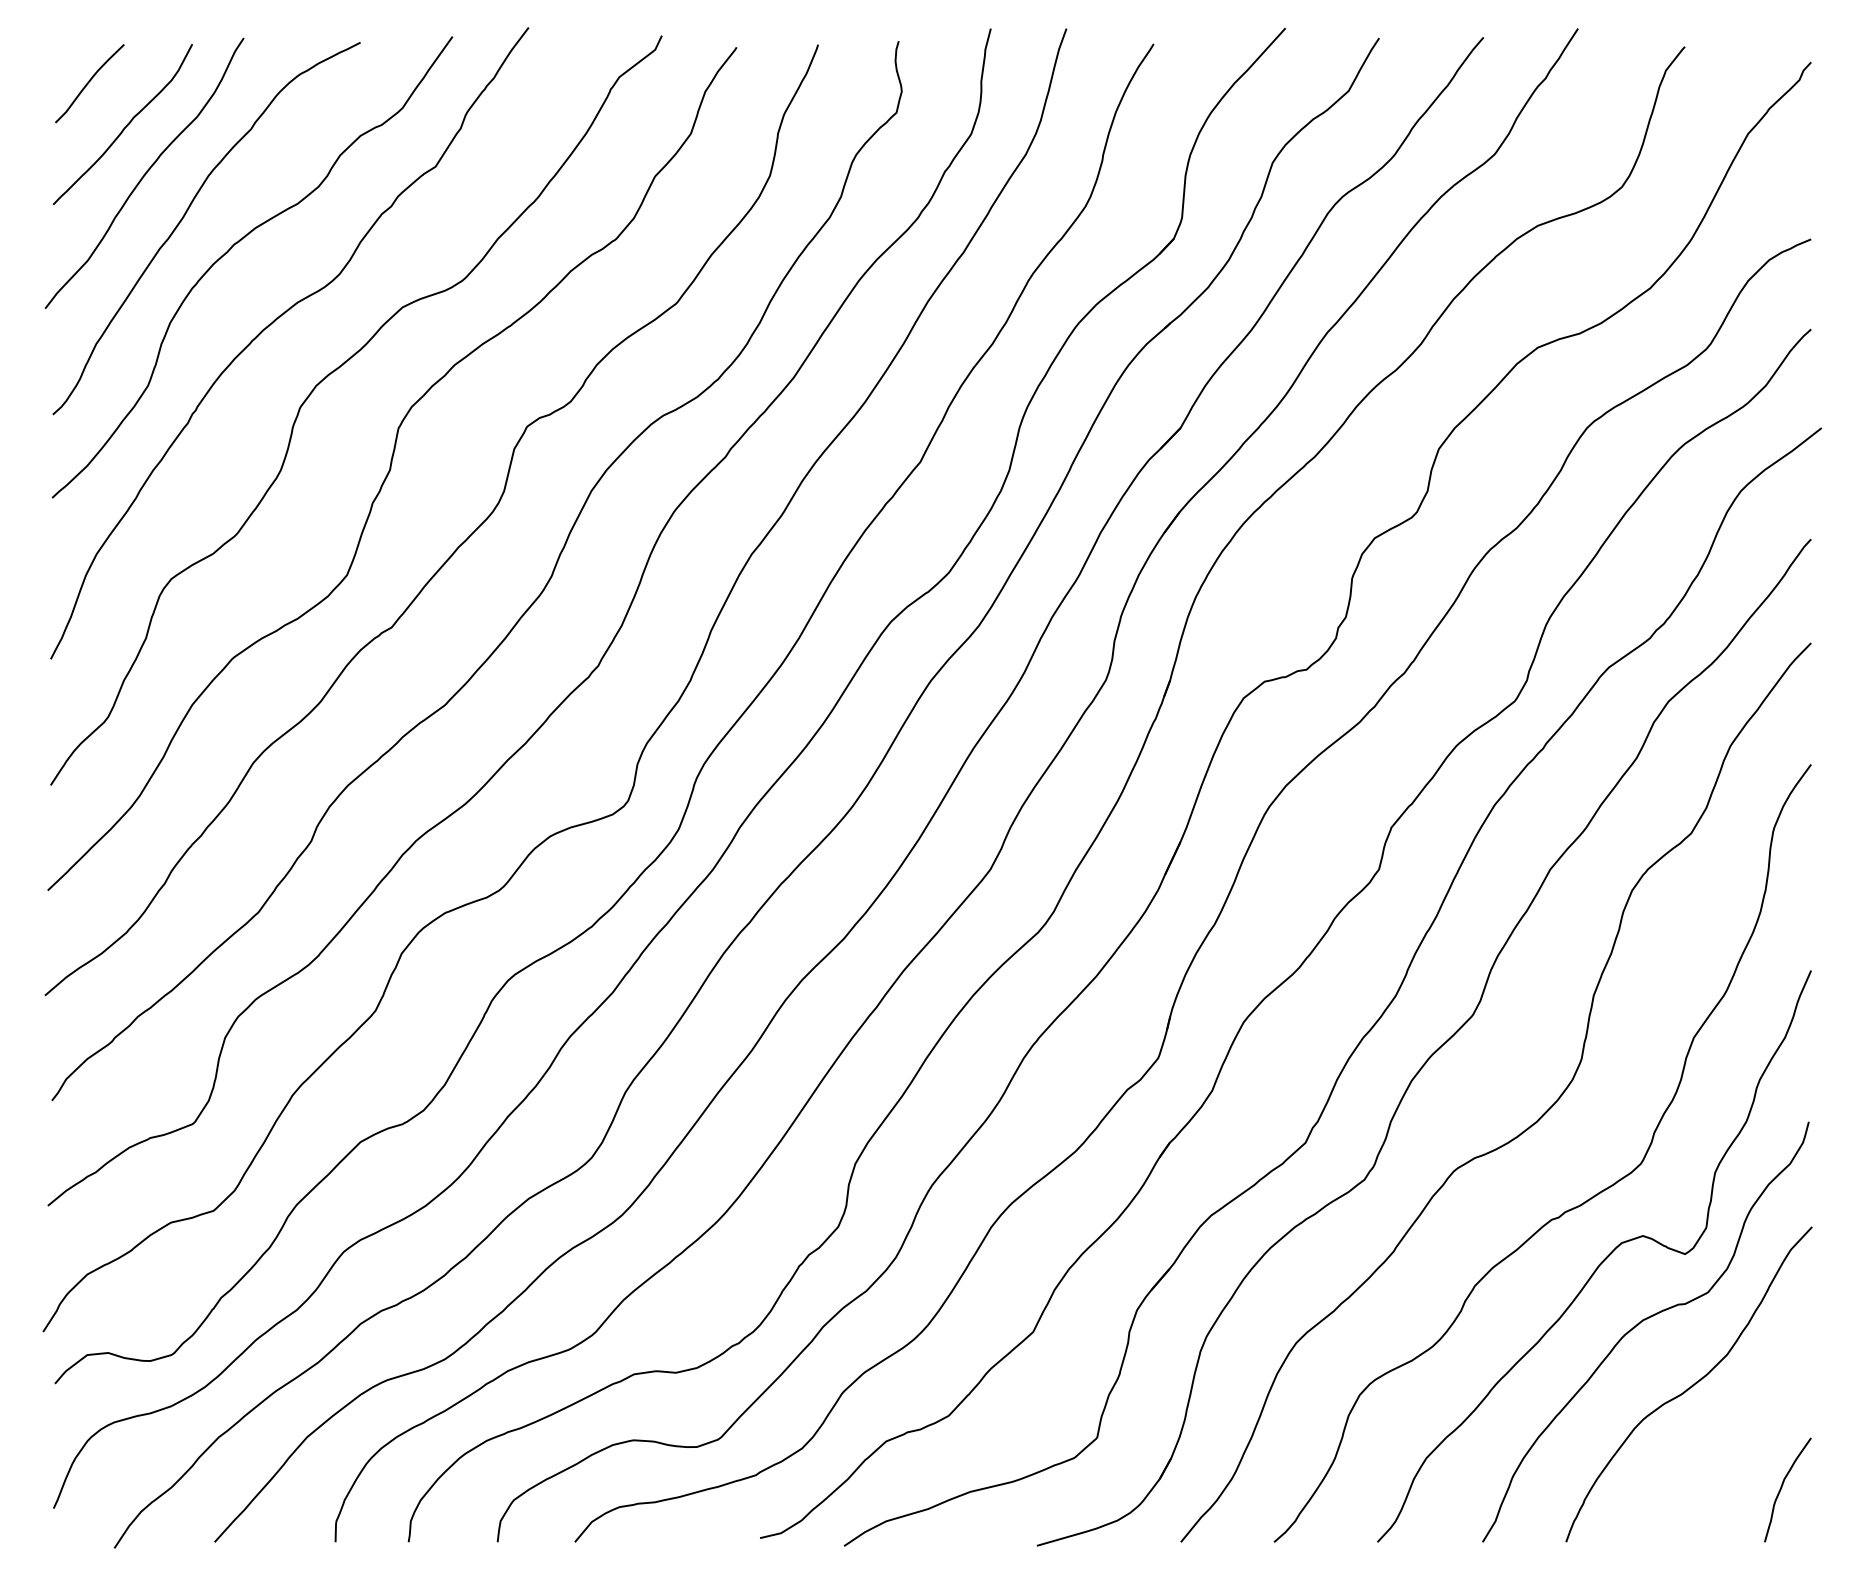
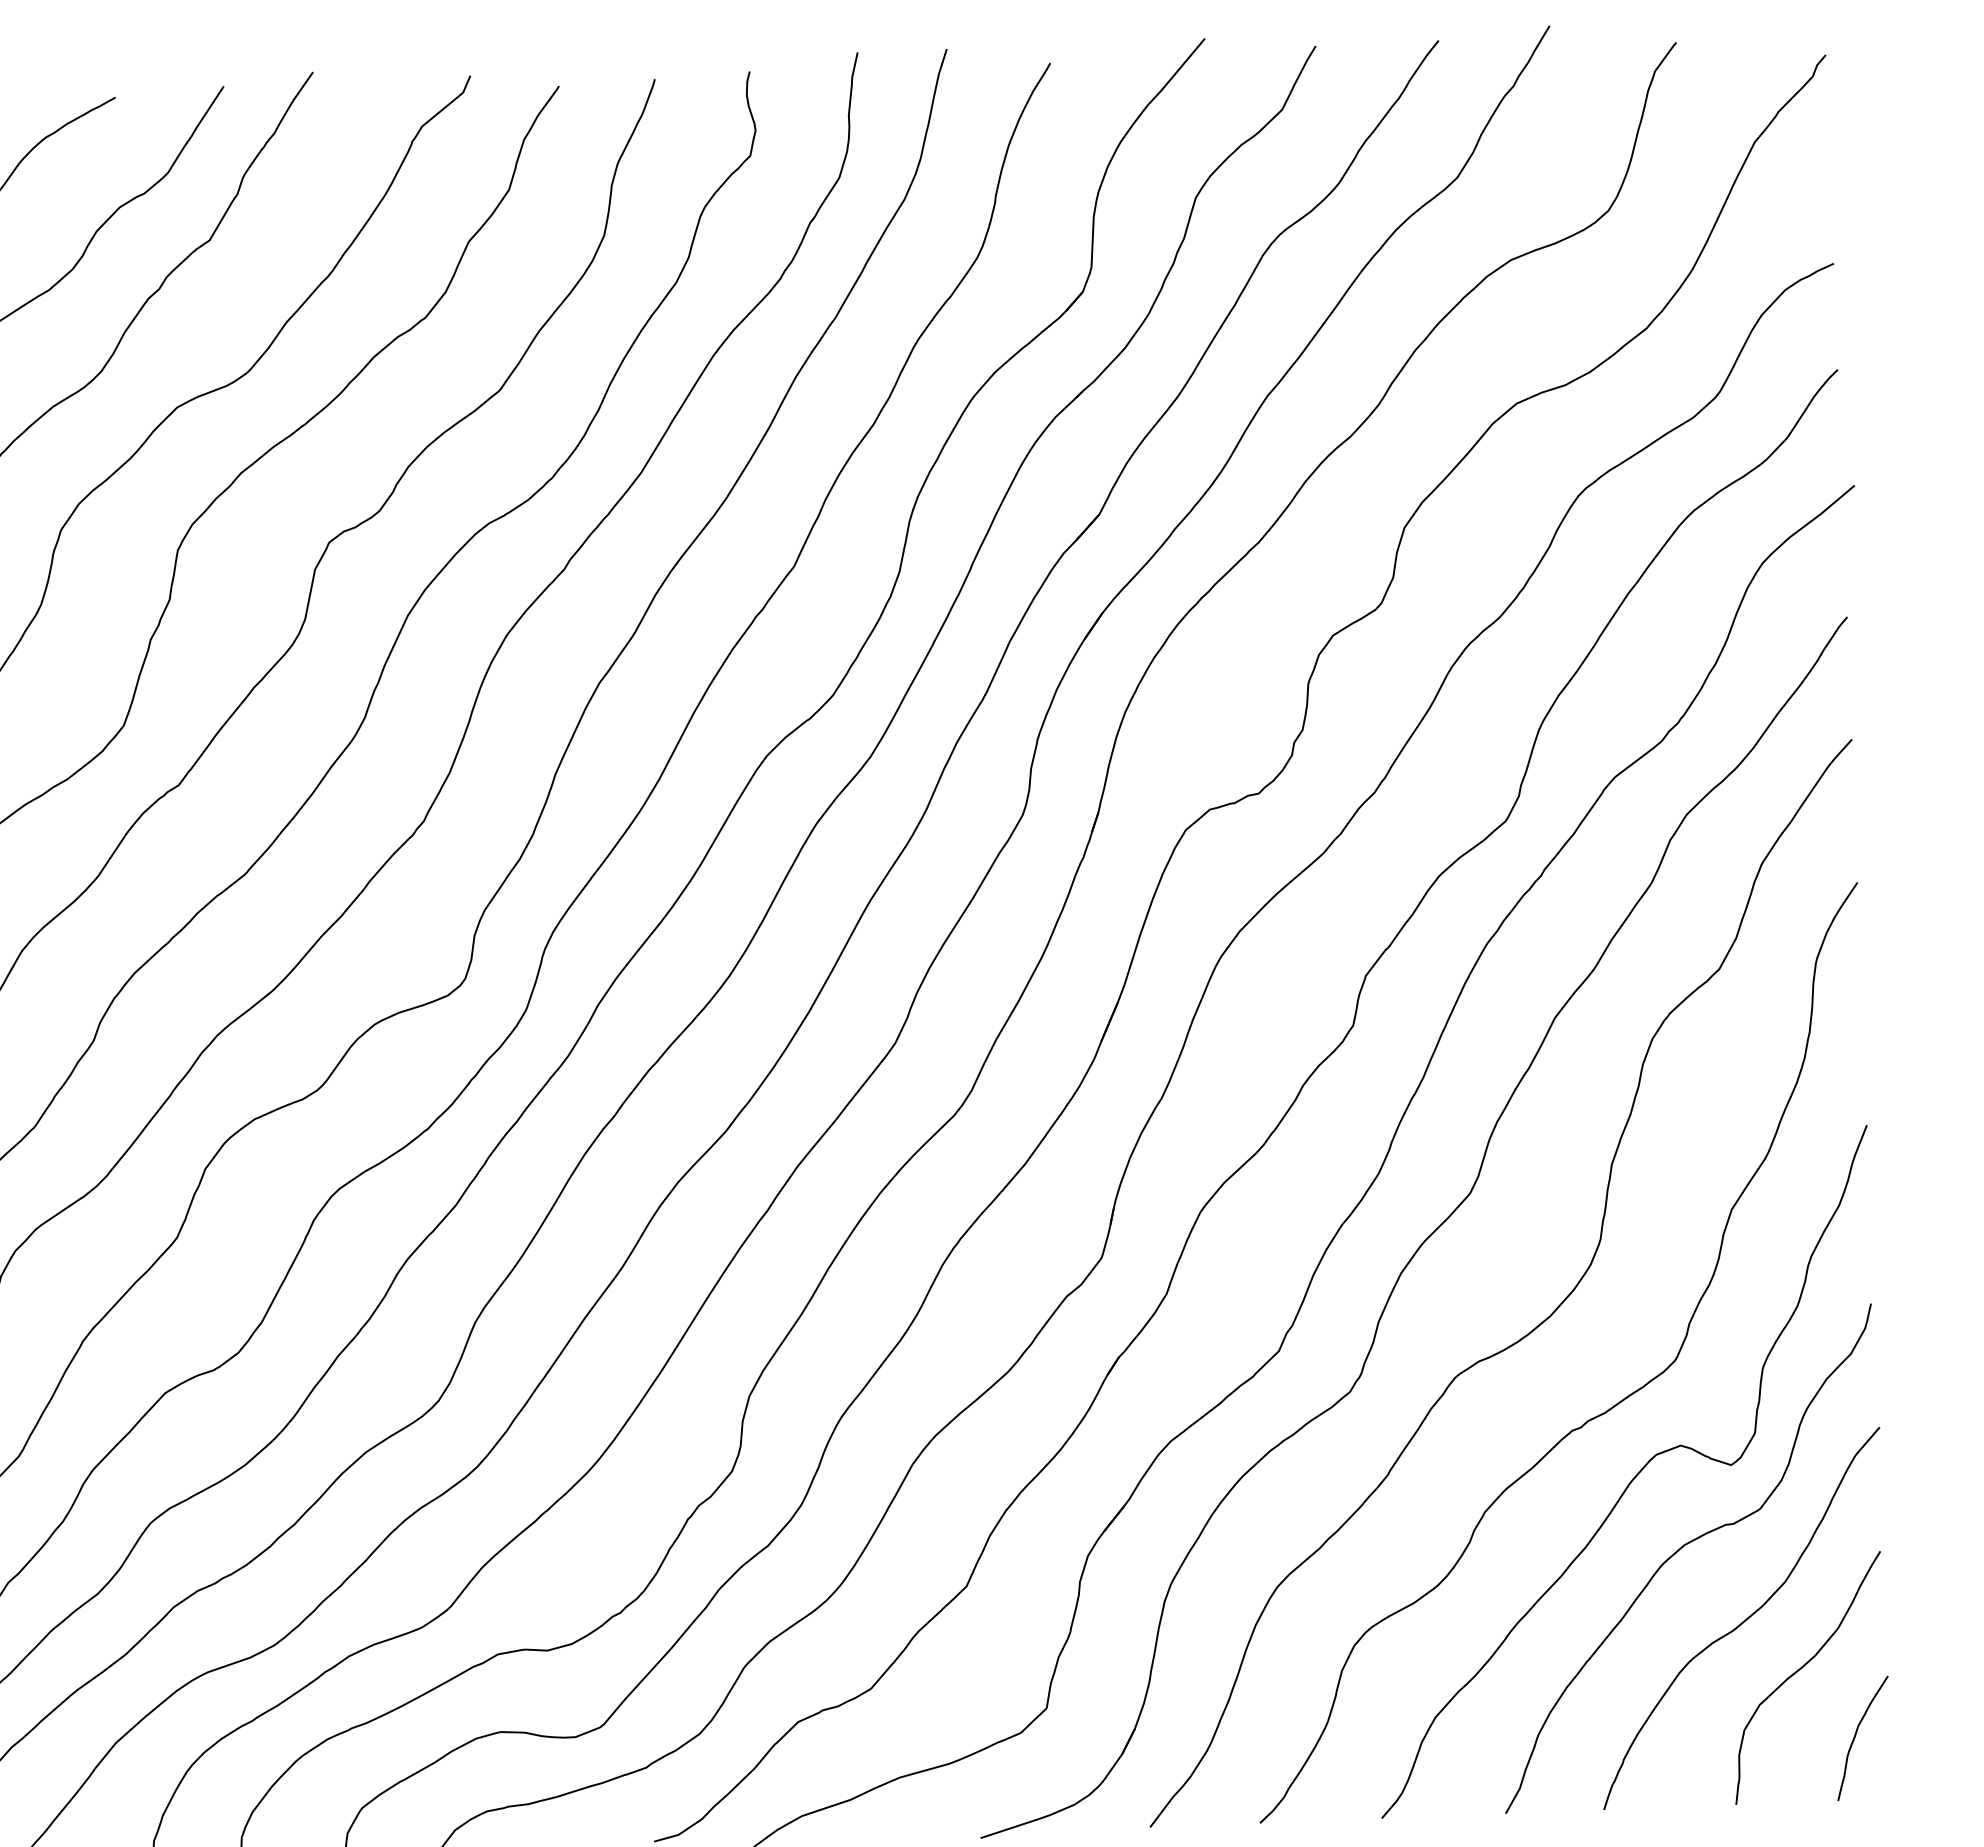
curve: (1738, 1429) -> (1802, 1669), added

